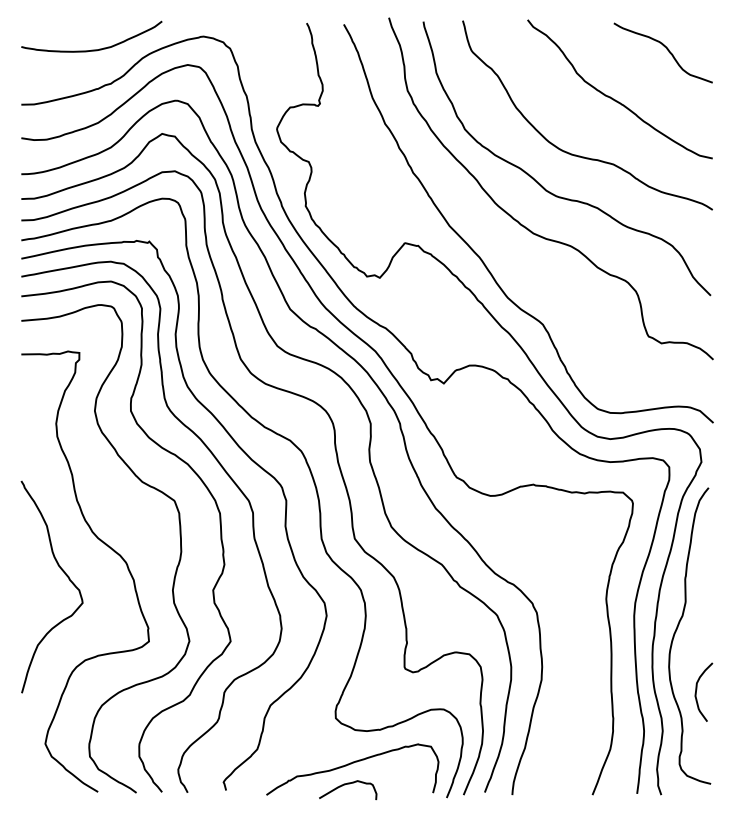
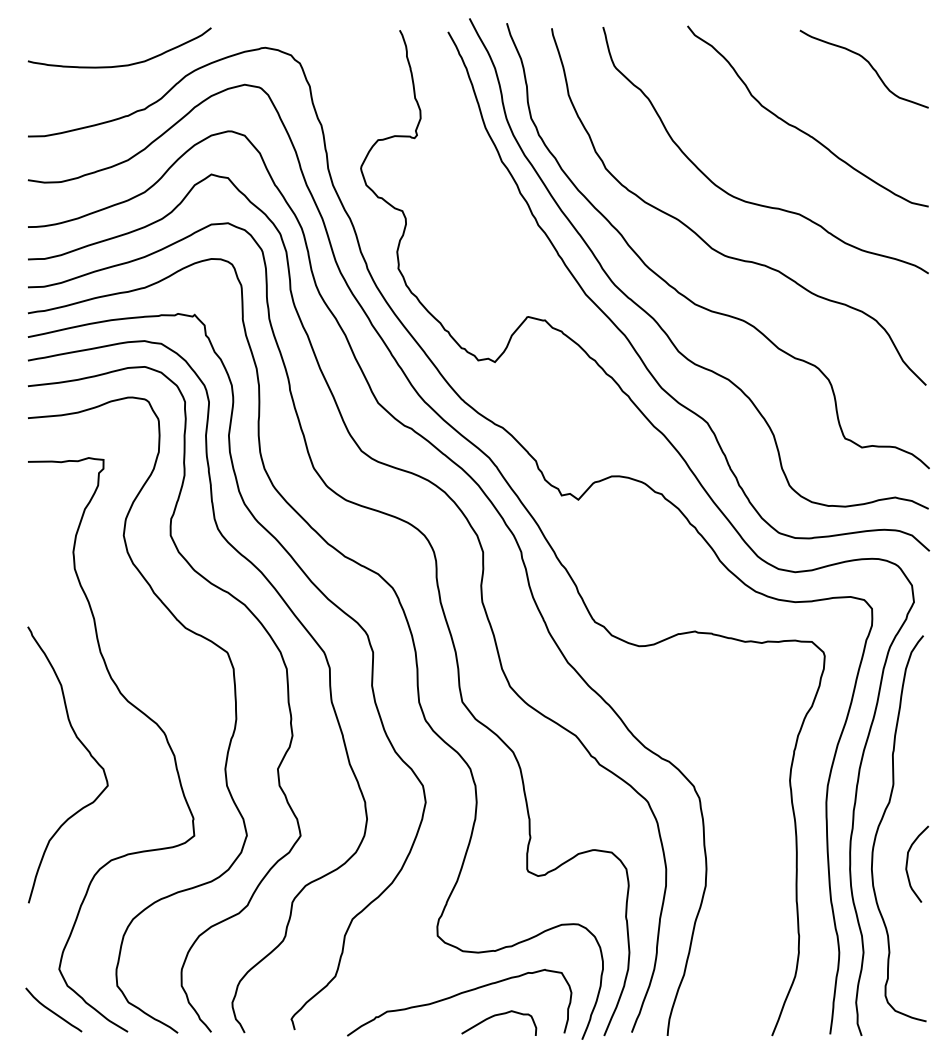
curve: (497, 239) -> (648, 312), added
curve: (697, 689) -> (908, 860), moved
curve: (40, 775) -> (52, 1010), added
curve: (345, 785) -> (495, 1016), moved

